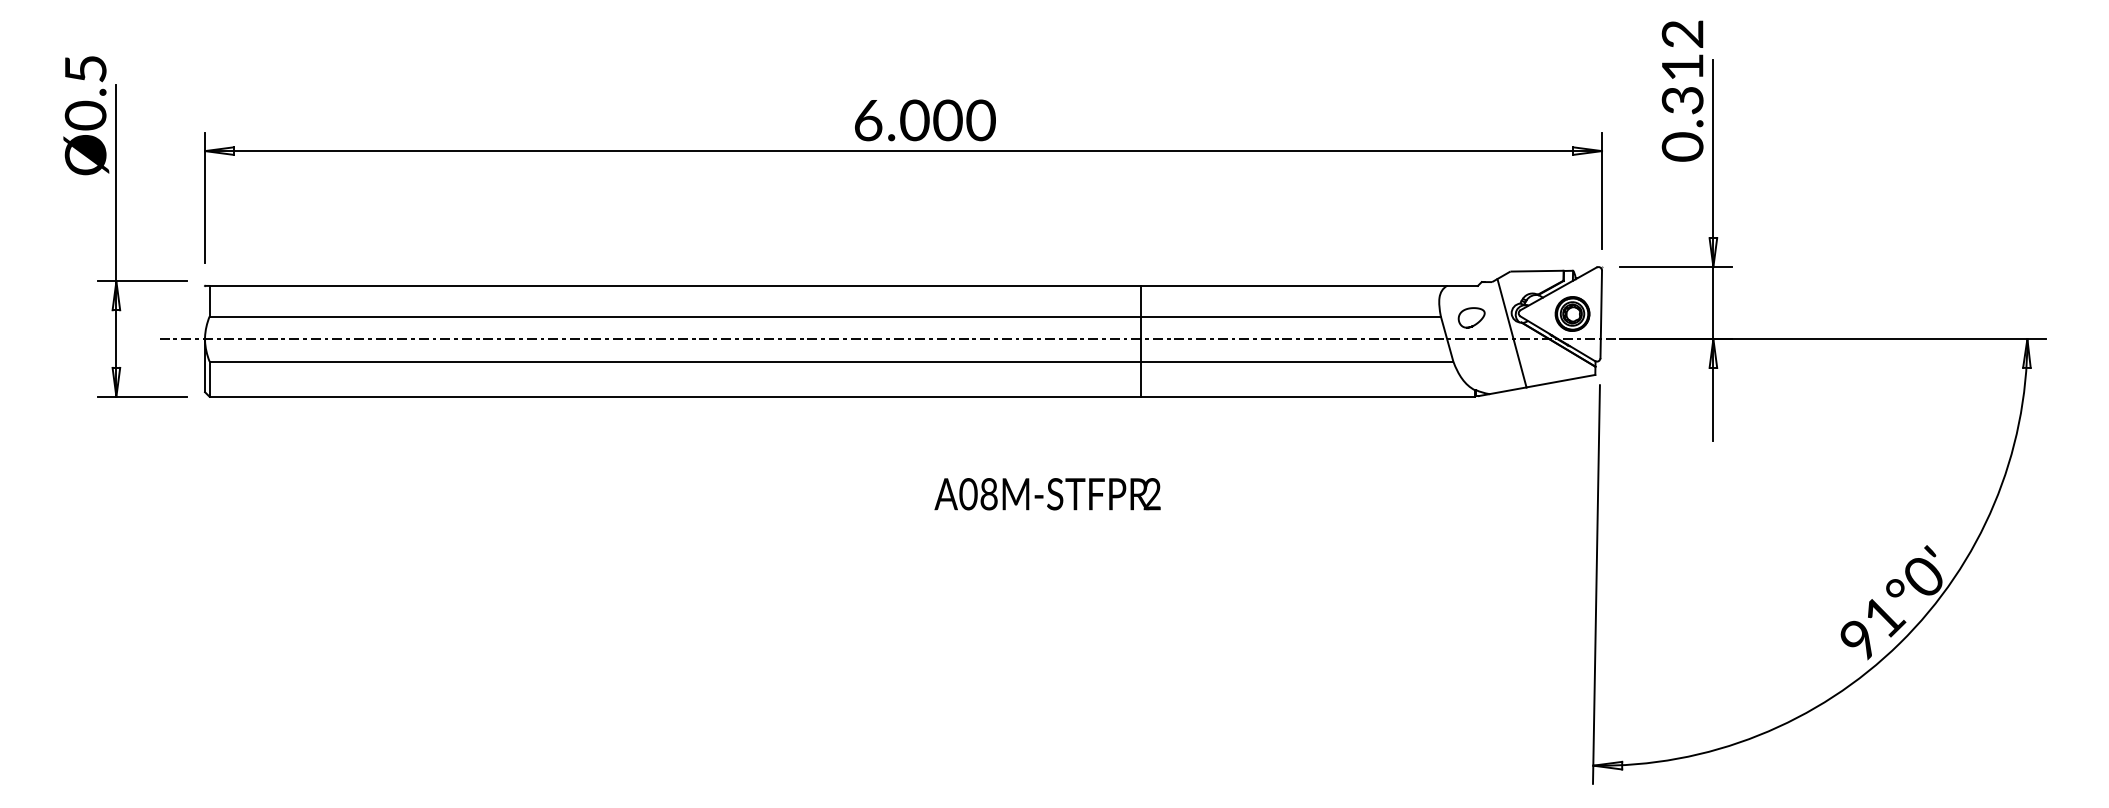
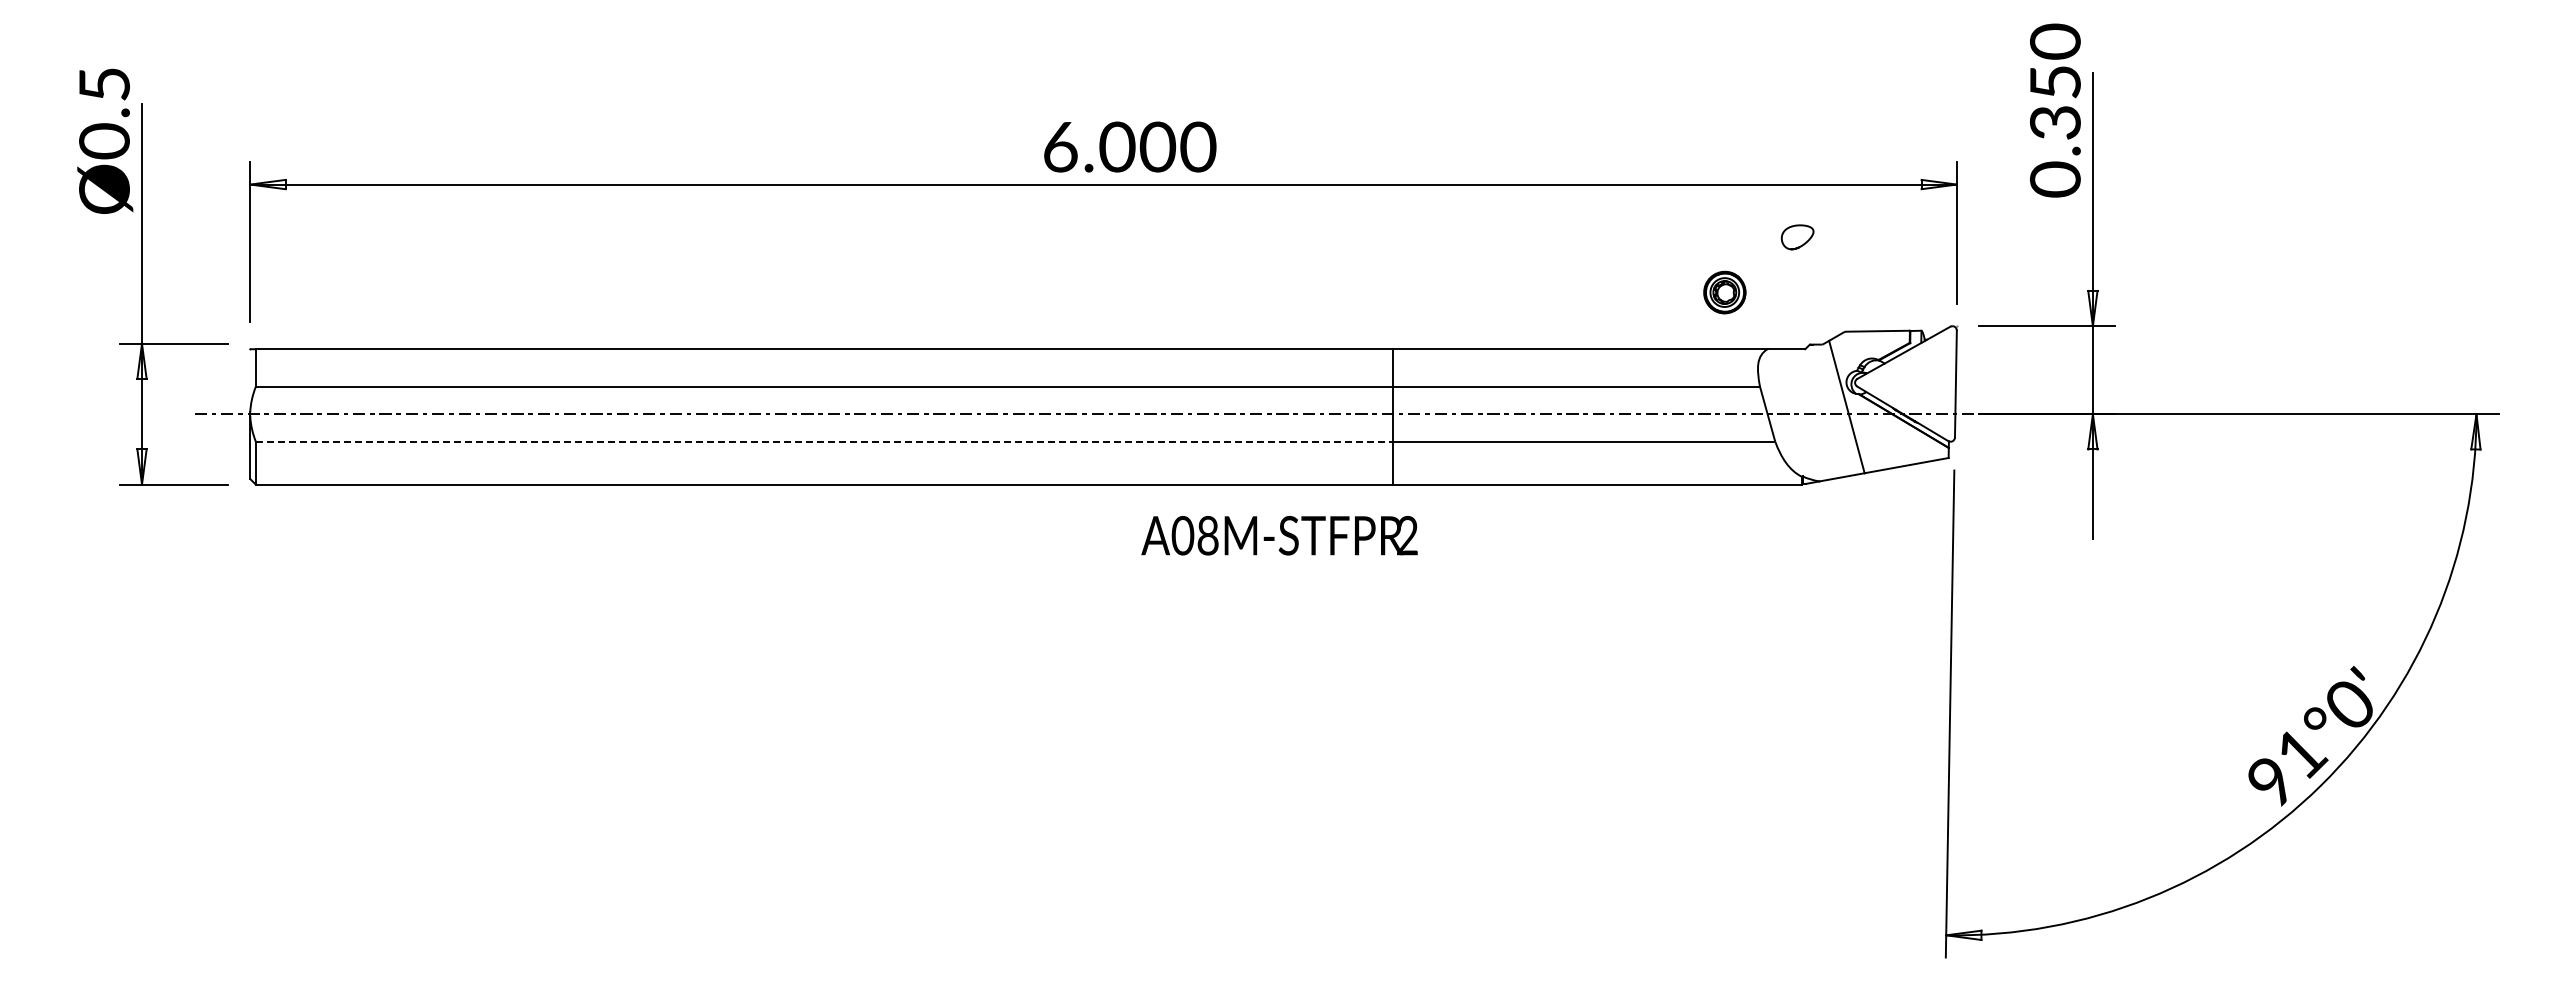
text: (1682, 49) -> (2055, 60), 0.312 -> 0.350
part: (1572, 313) -> (1724, 292), moved
curve: (1476, 322) -> (1803, 243), moved
line: (675, 361) -> (824, 441), solid -> dashed
text: (1047, 494) -> (1279, 535), moved

